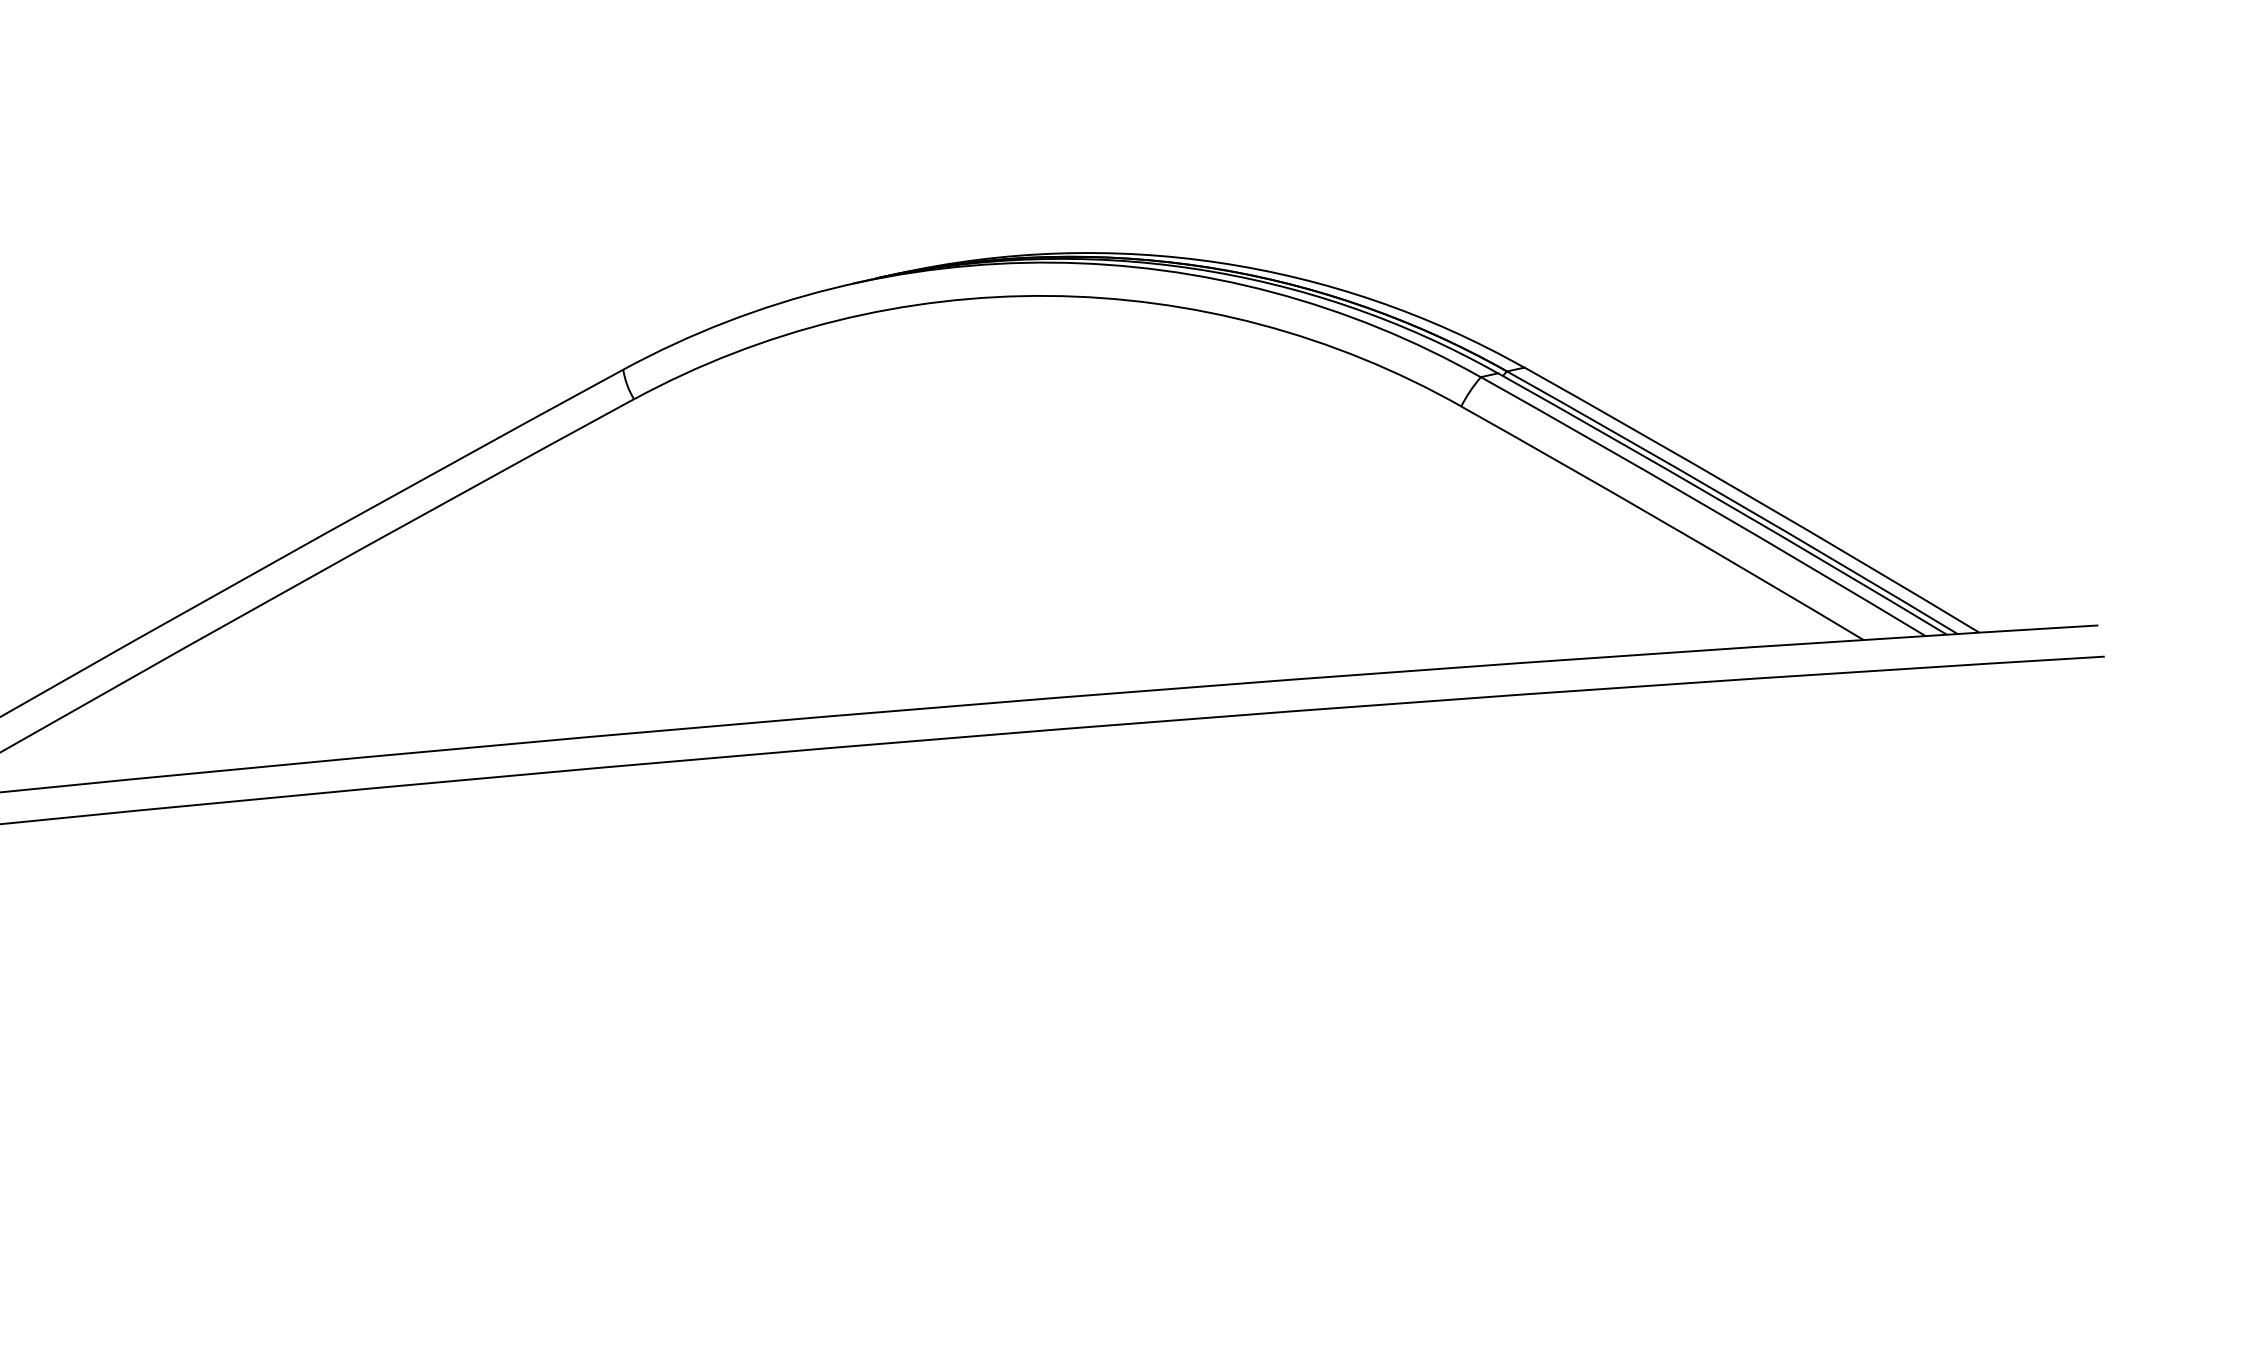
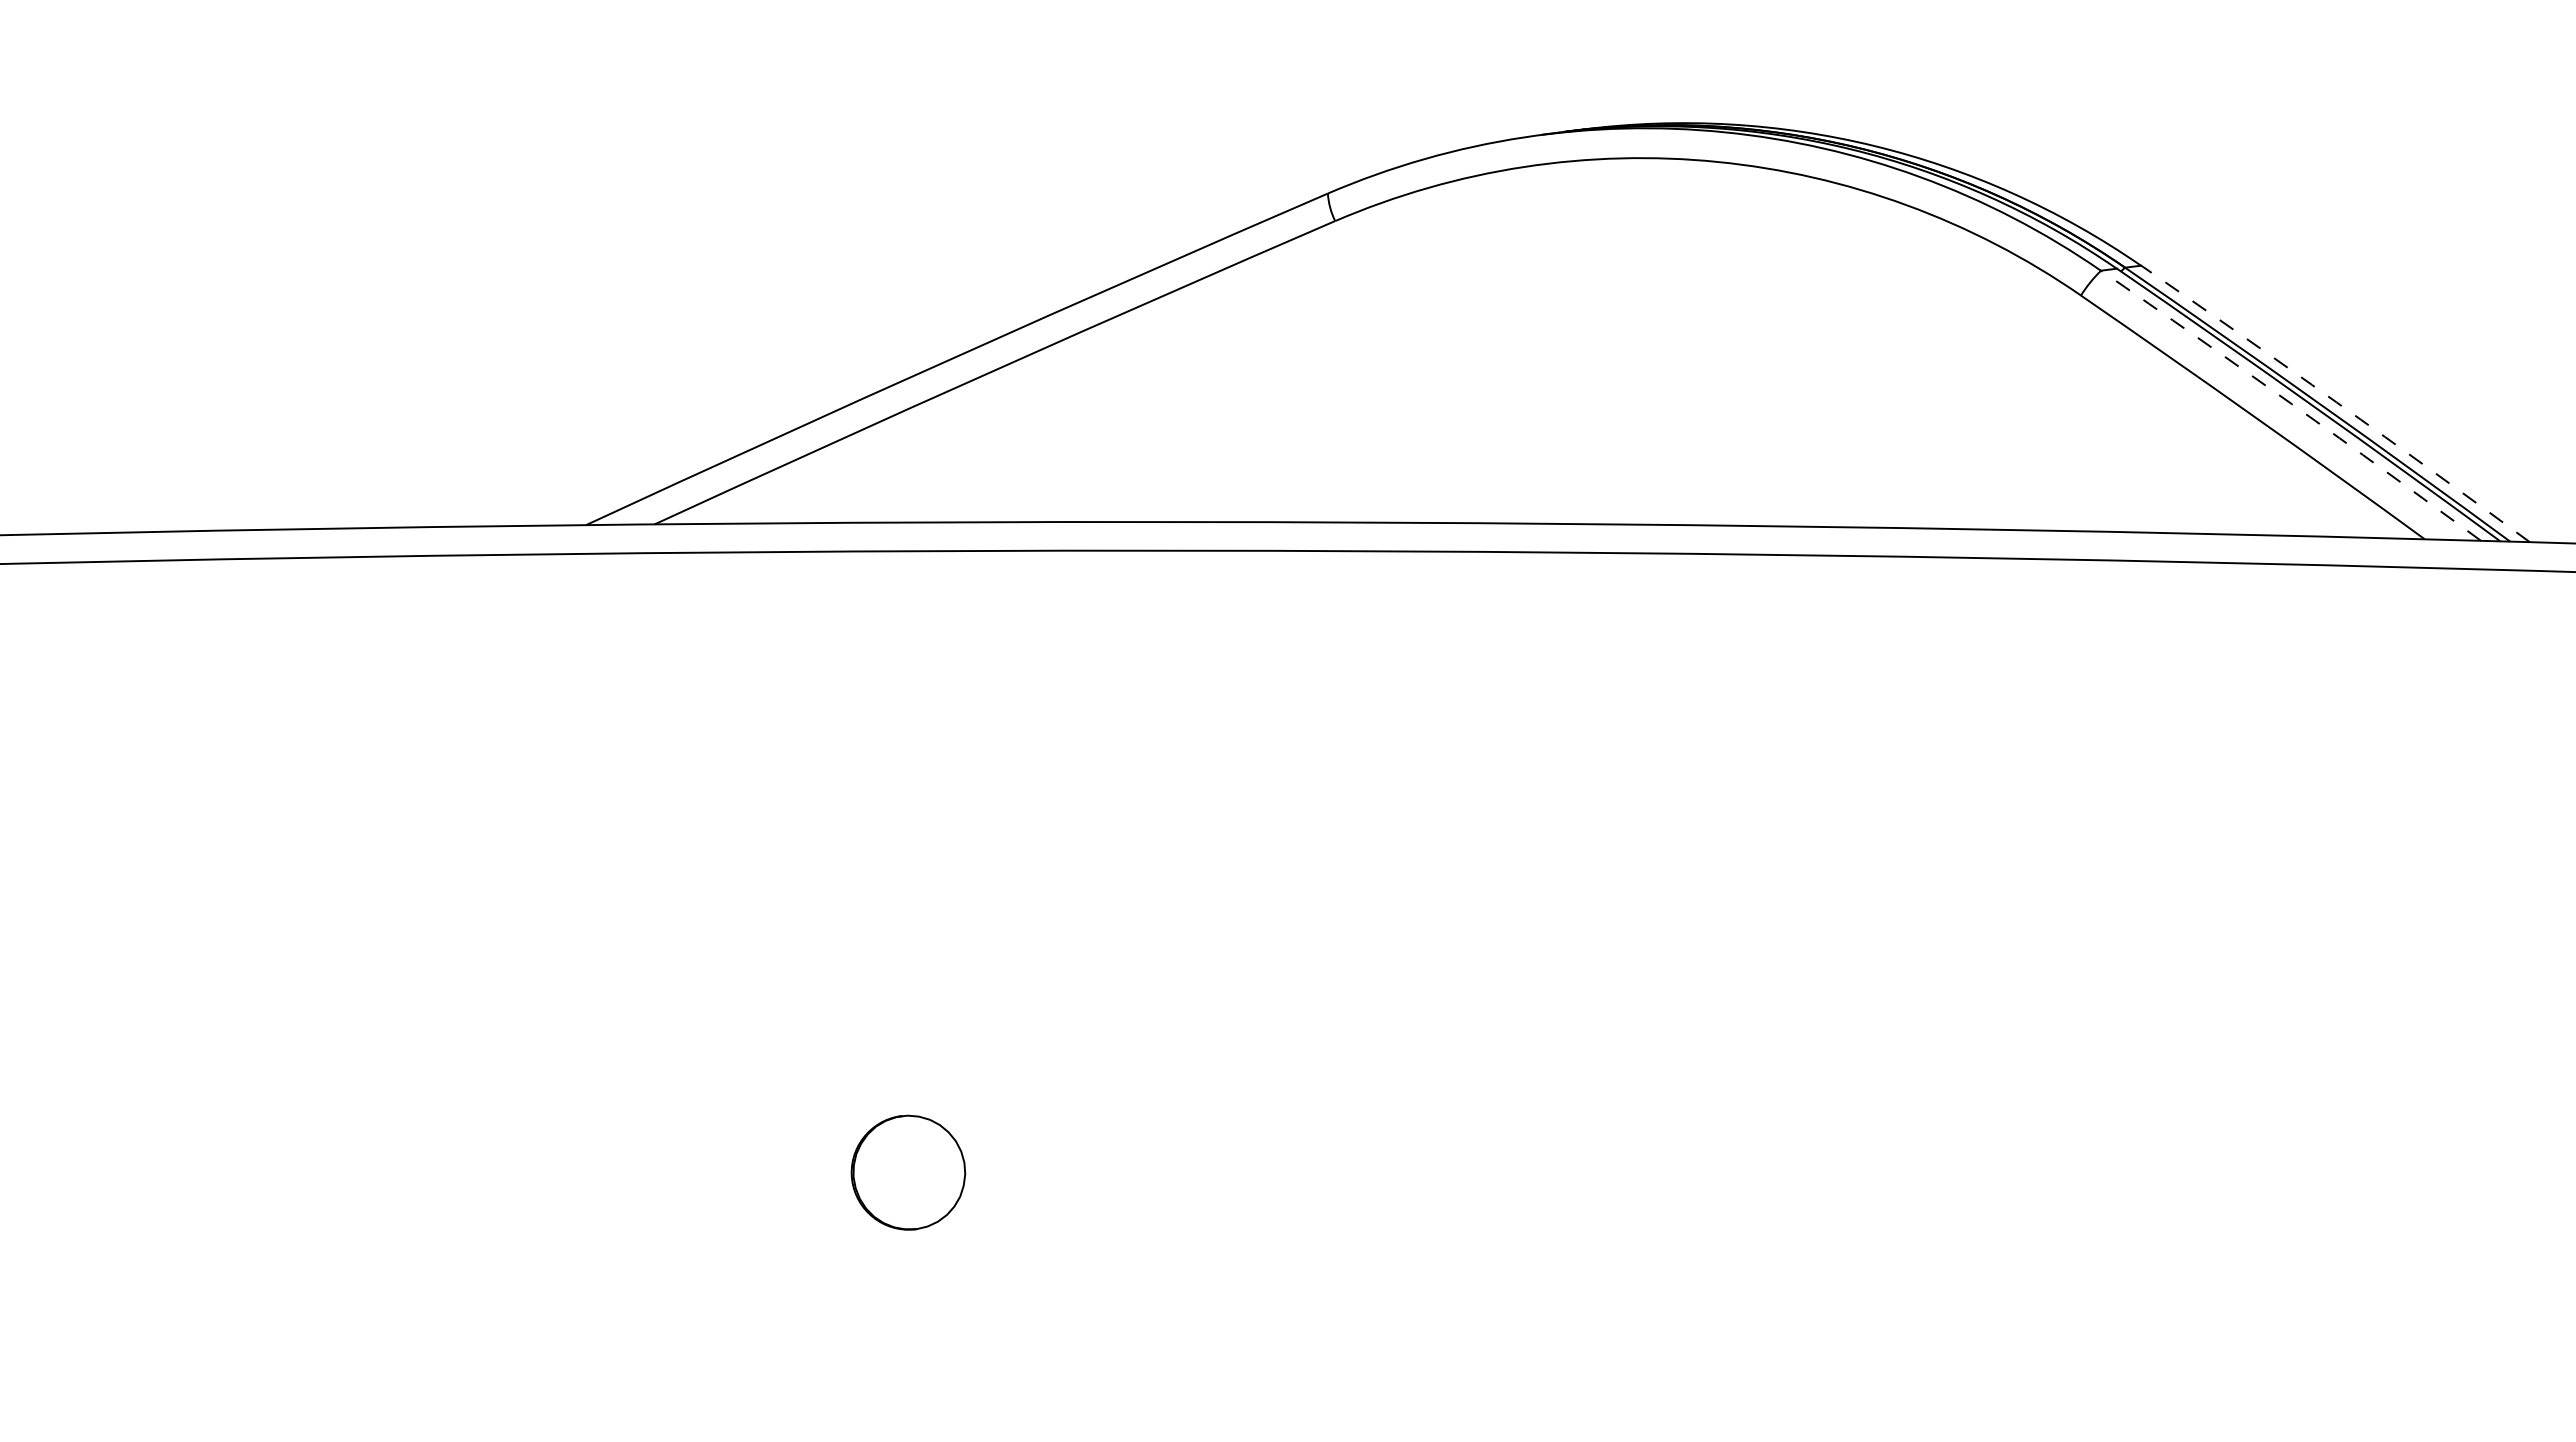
arc: (1752, 498) -> (2336, 402), solid -> dashed
arc: (1703, 505) -> (2291, 404), solid -> dashed

